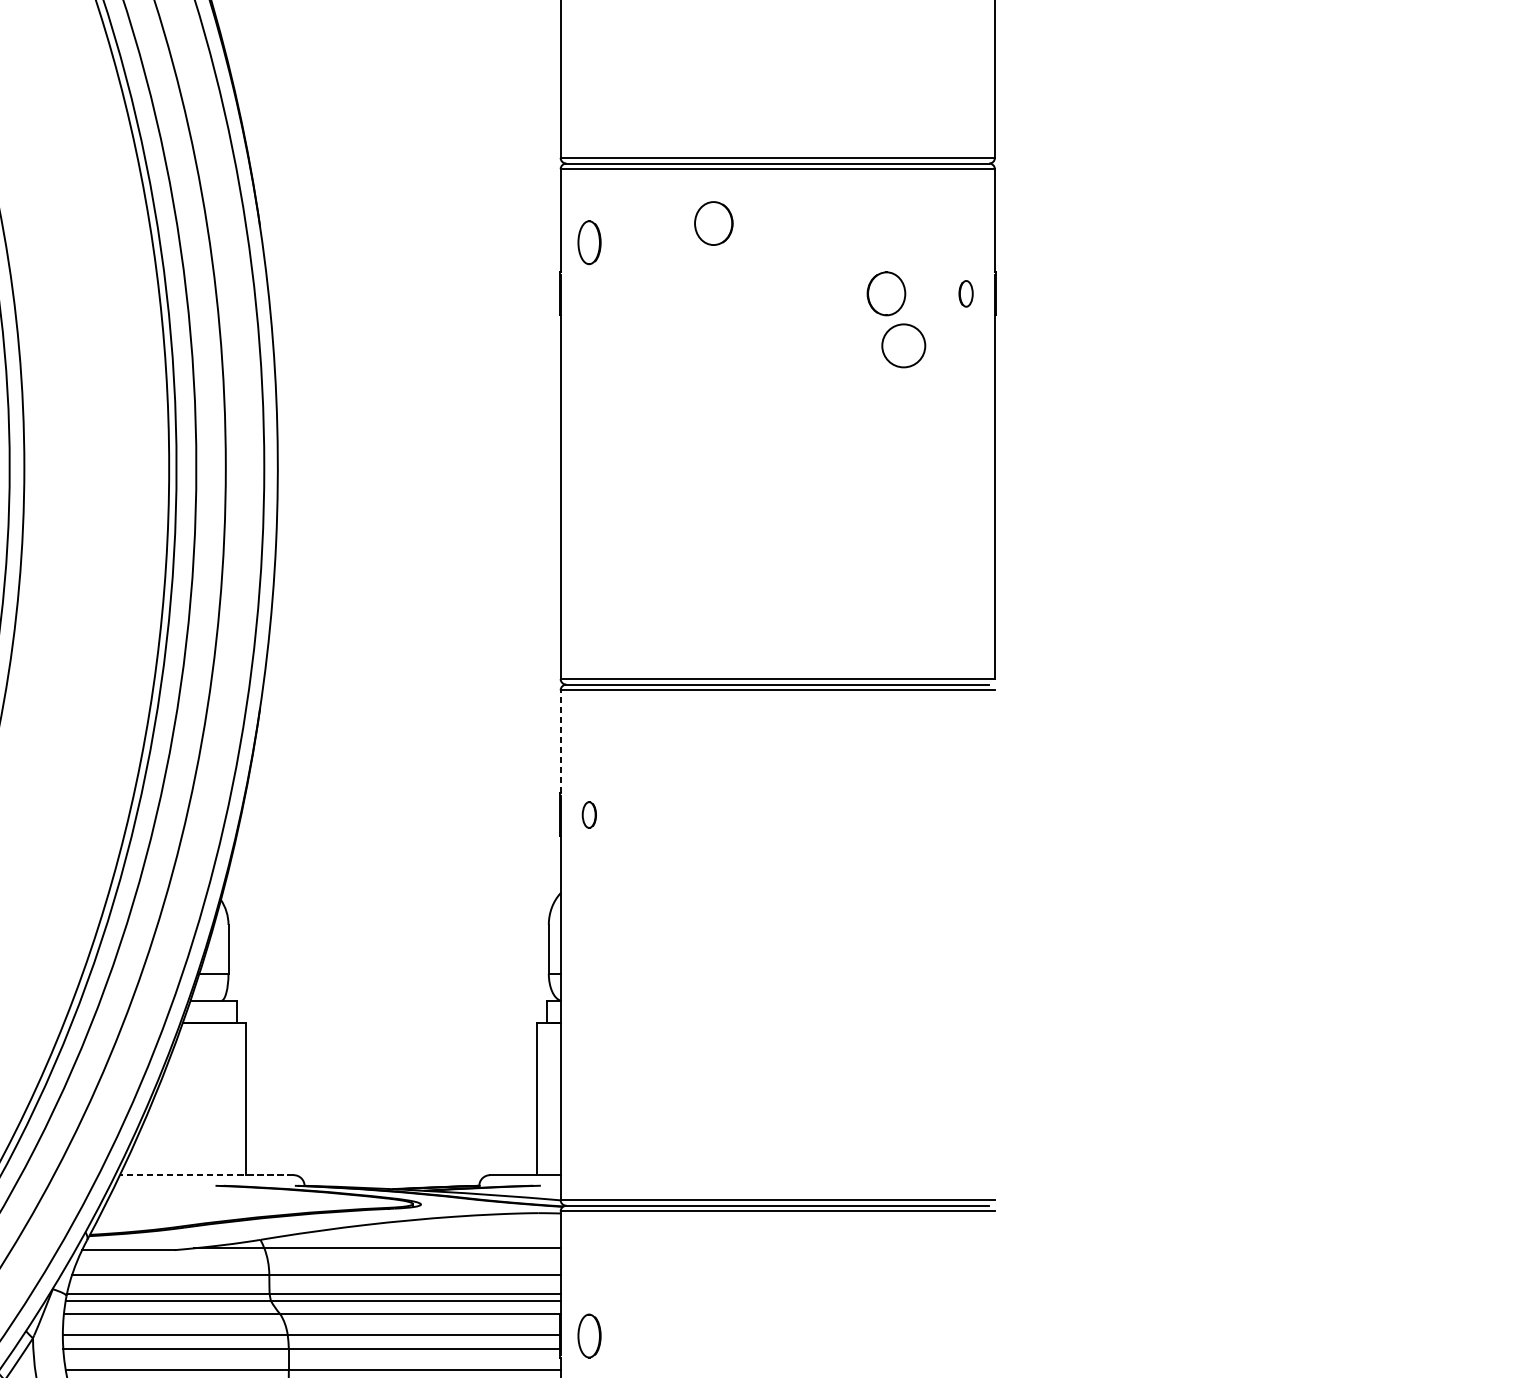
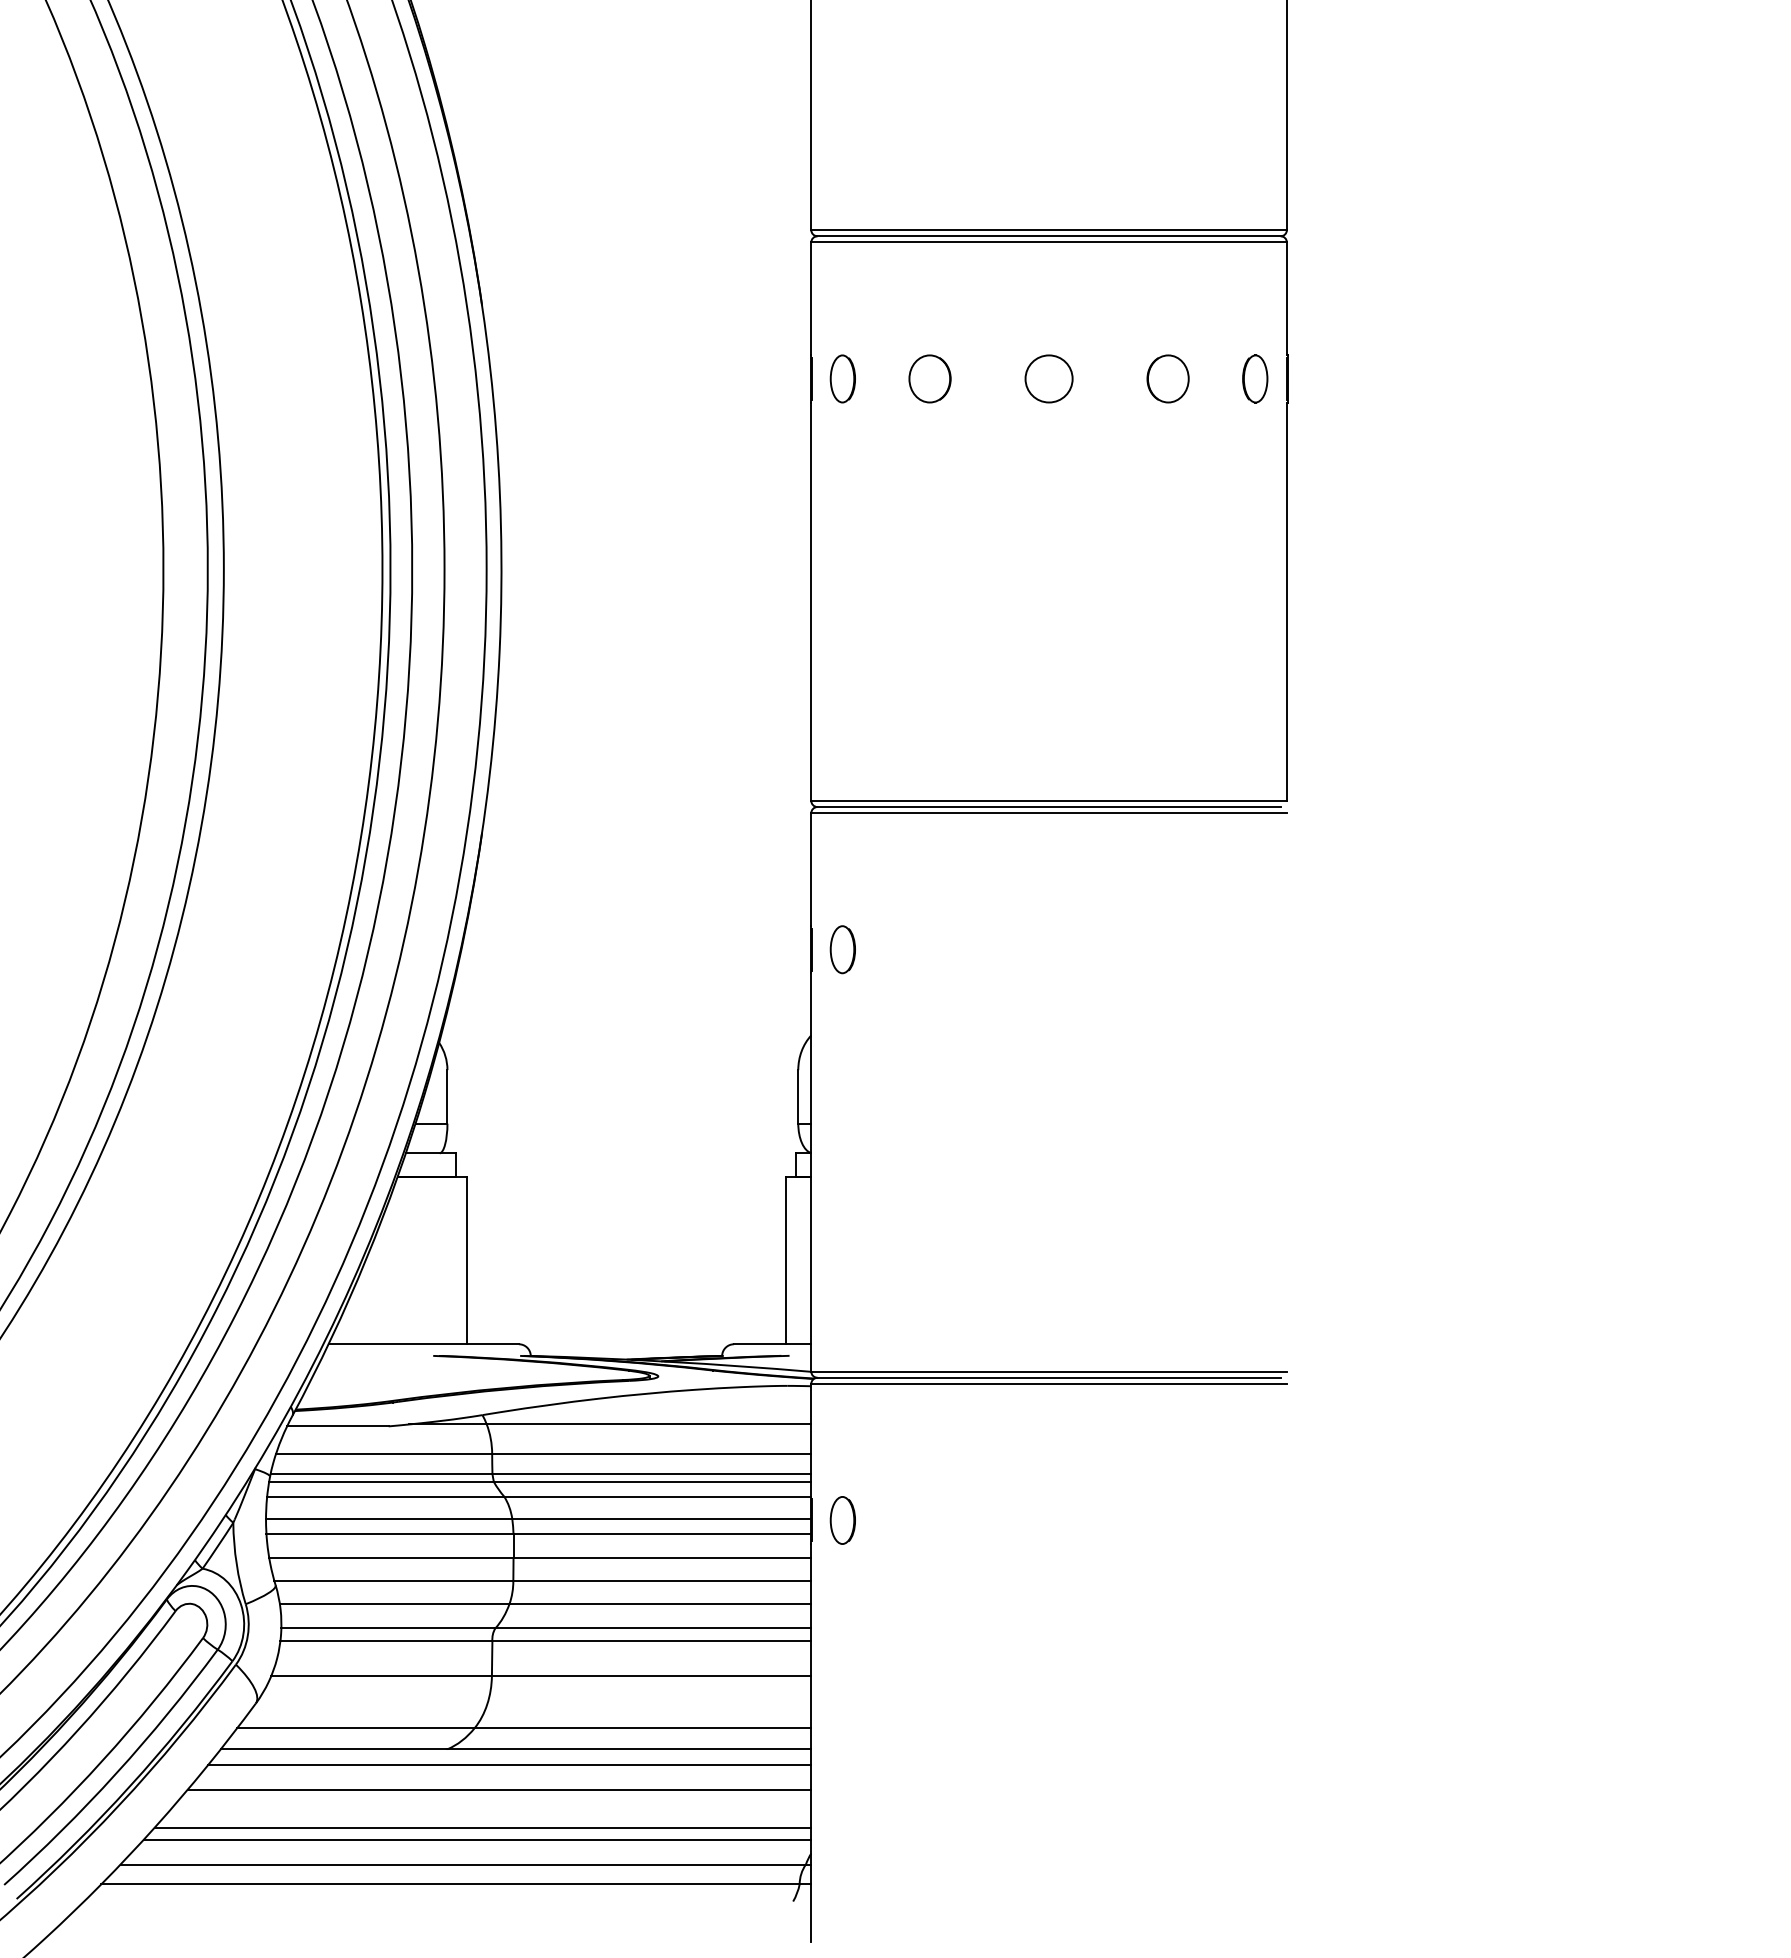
part: (713, 223) -> (929, 378), moved
part: (589, 242) -> (842, 378), moved
part: (966, 293) -> (1255, 378), size x1.67
circle: (903, 345) -> (1048, 378), moved
line: (560, 741) -> (811, 869), dashed -> solid
part: (589, 814) -> (842, 949), size x1.67
line: (206, 1175) -> (423, 1344), dashed -> solid

